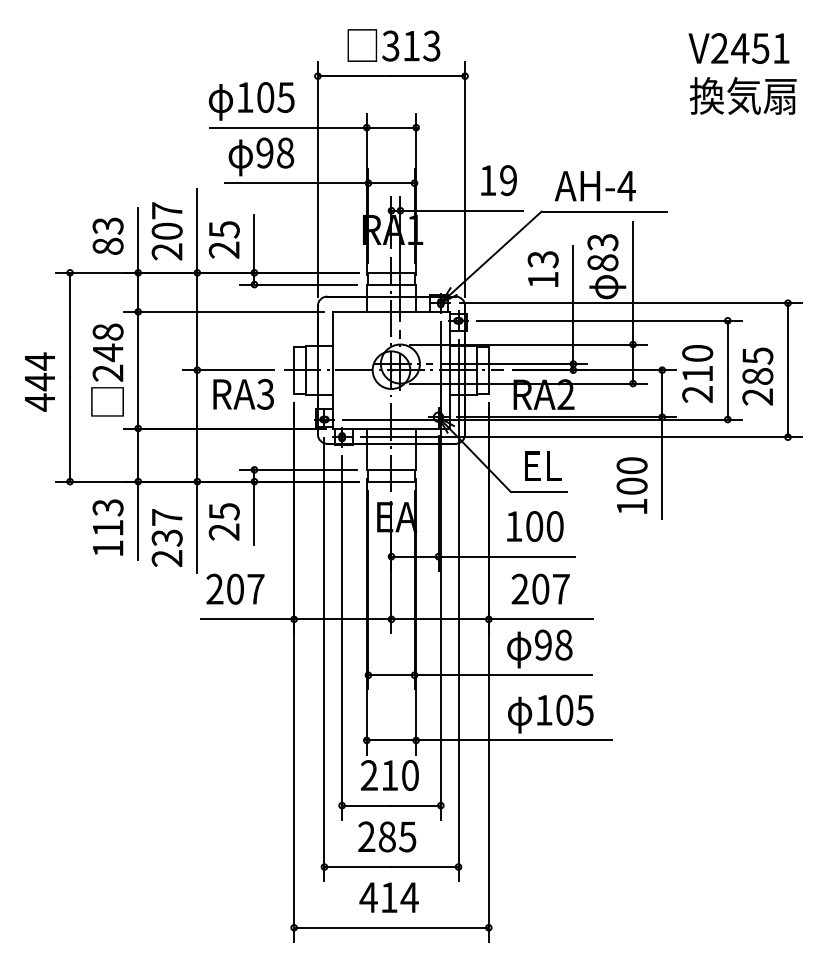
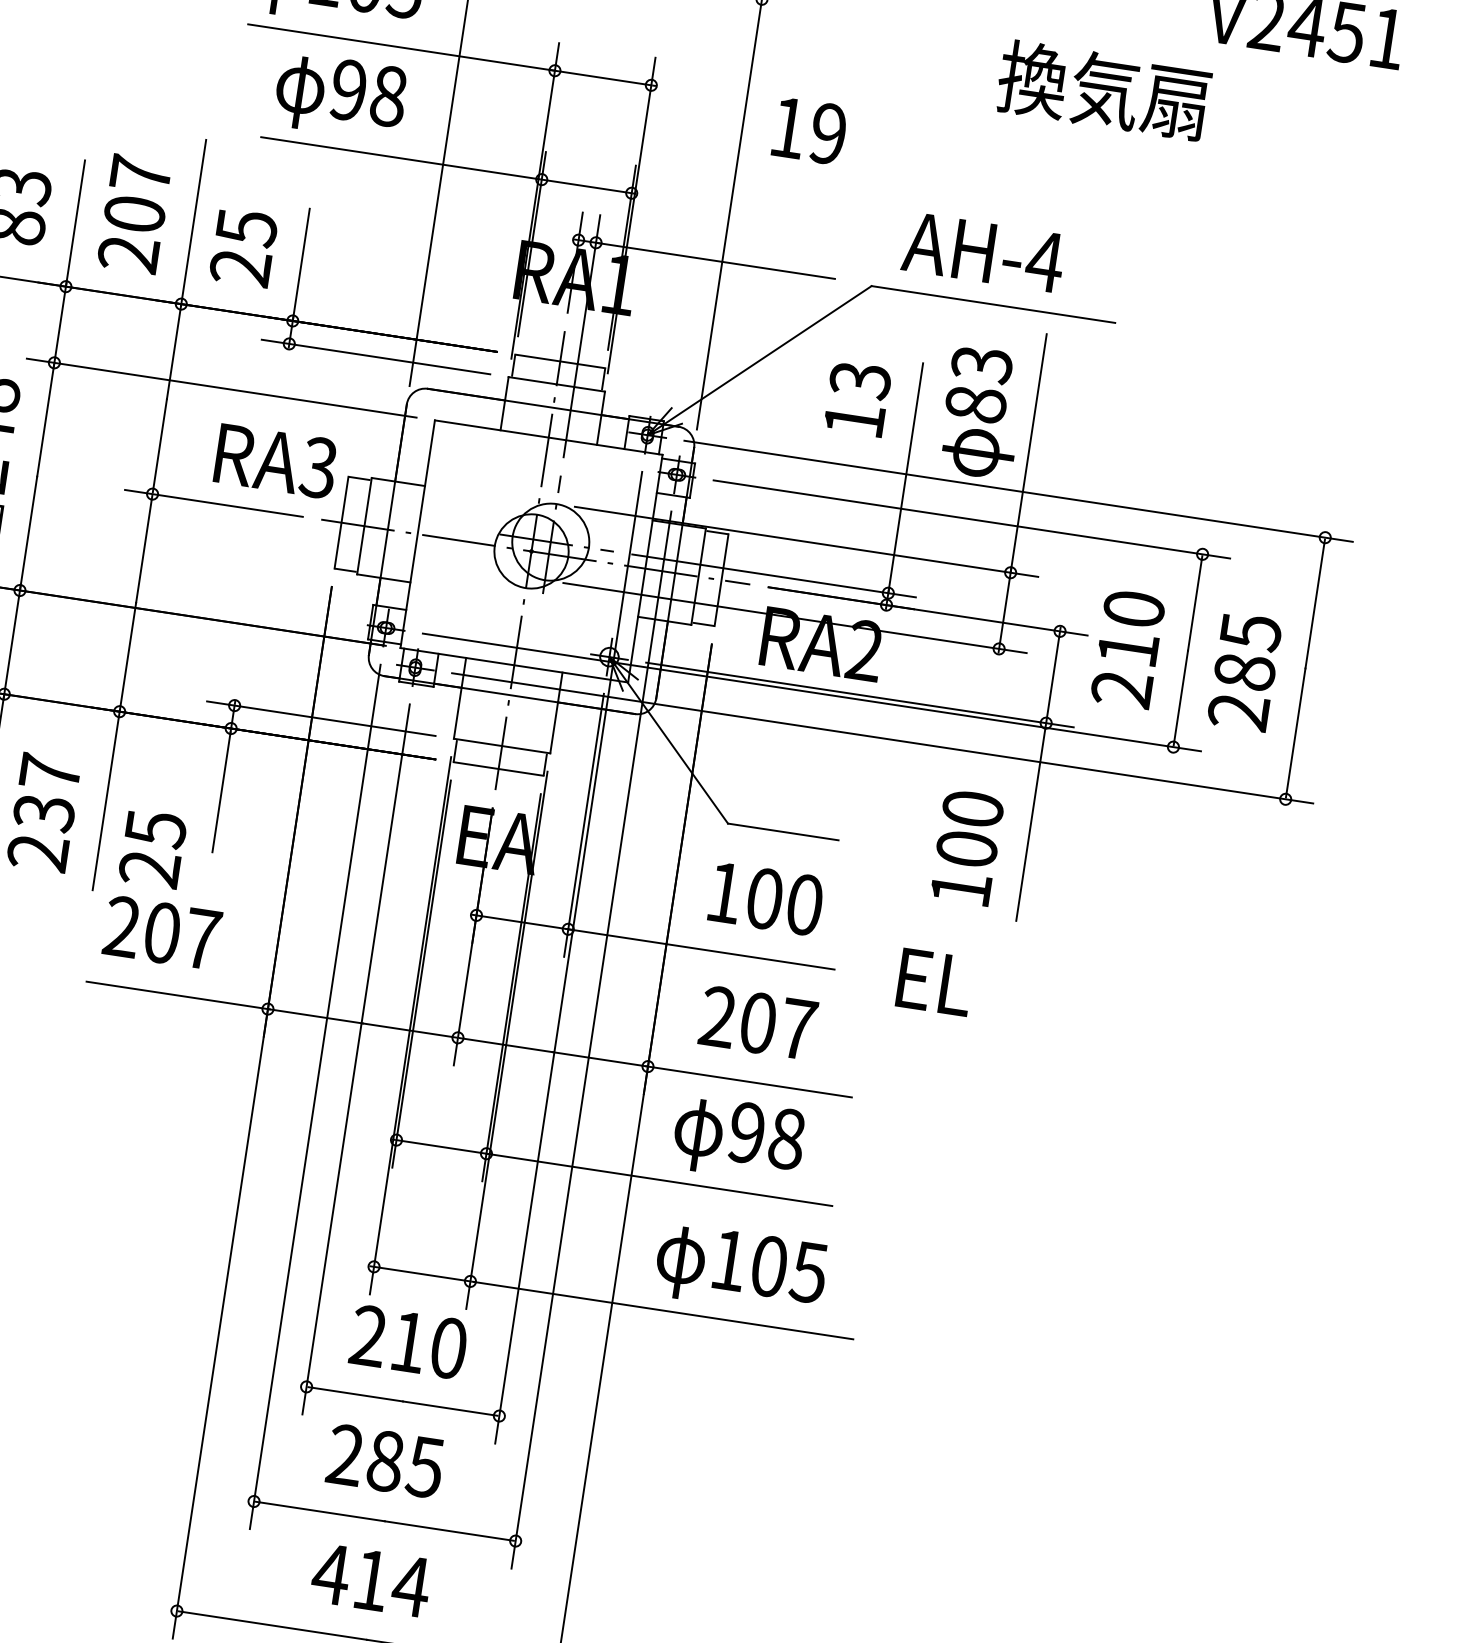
text: (742, 95) -> (1102, 89), moved
text: (498, 180) -> (808, 130), moved
text: (243, 393) -> (275, 459), moved
text: (543, 465) -> (935, 980), moved
text: (223, 521) -> (151, 847), moved

